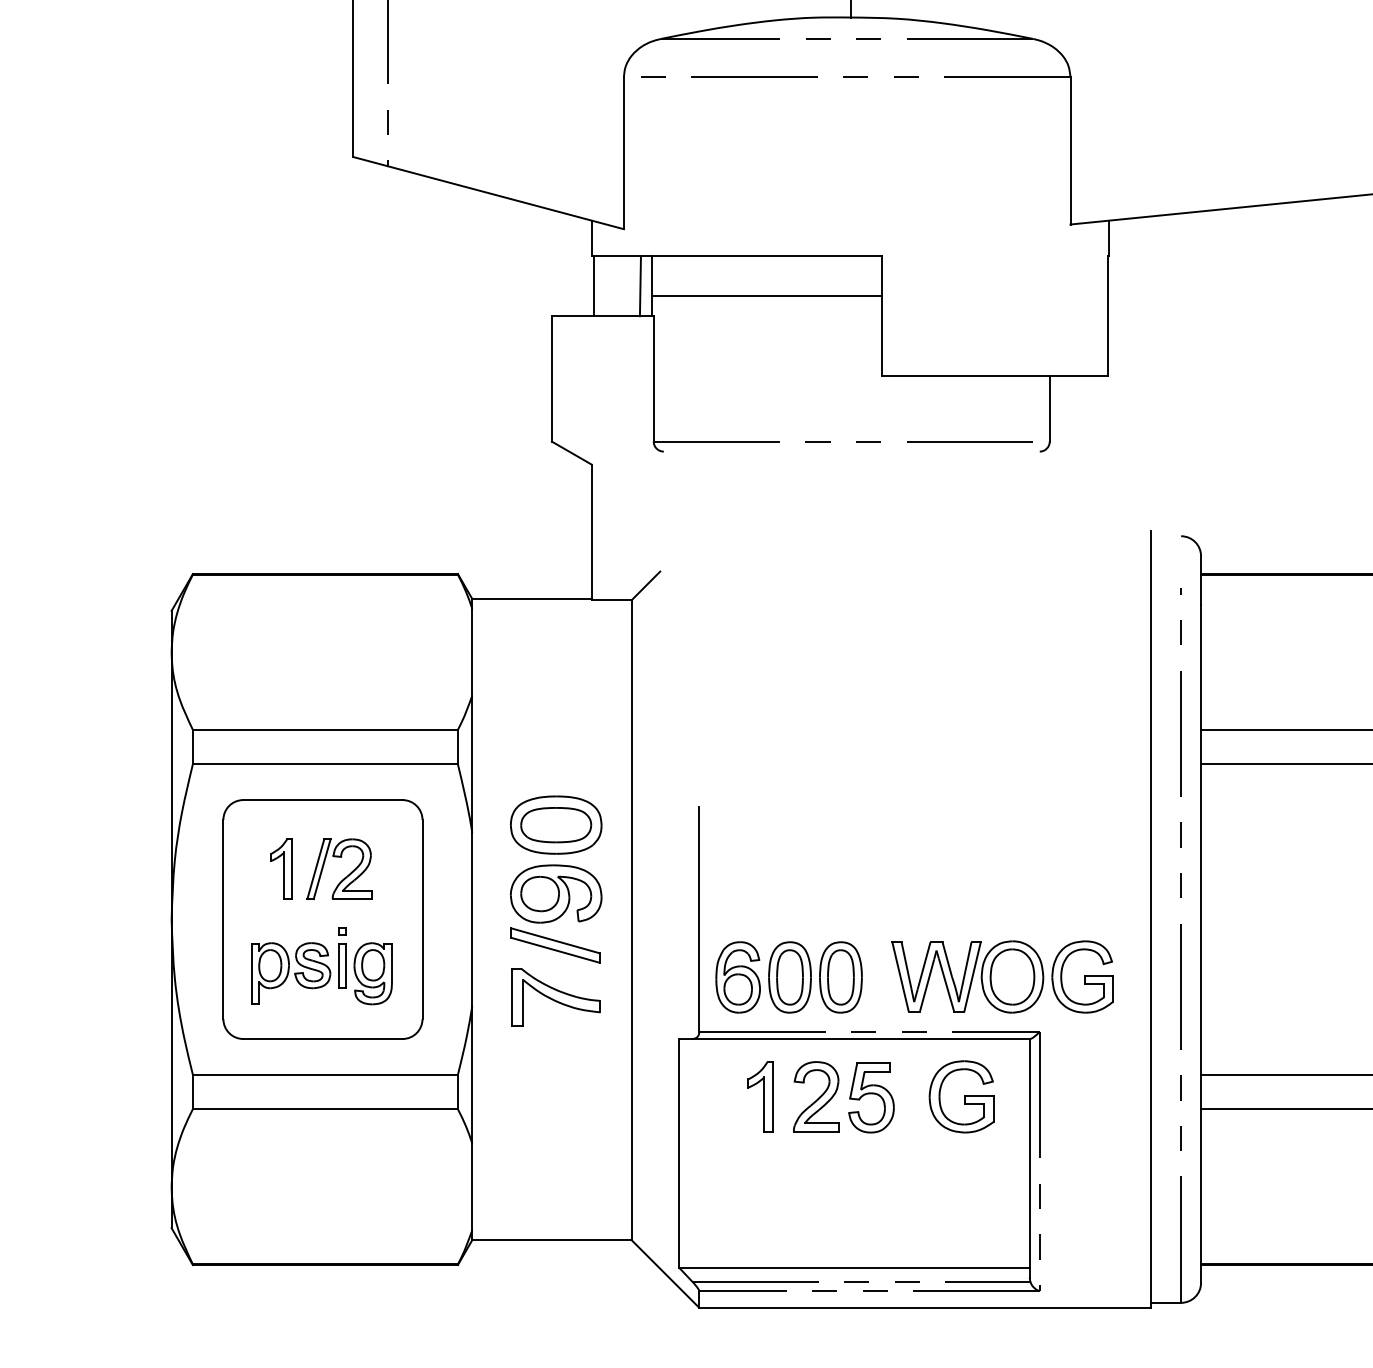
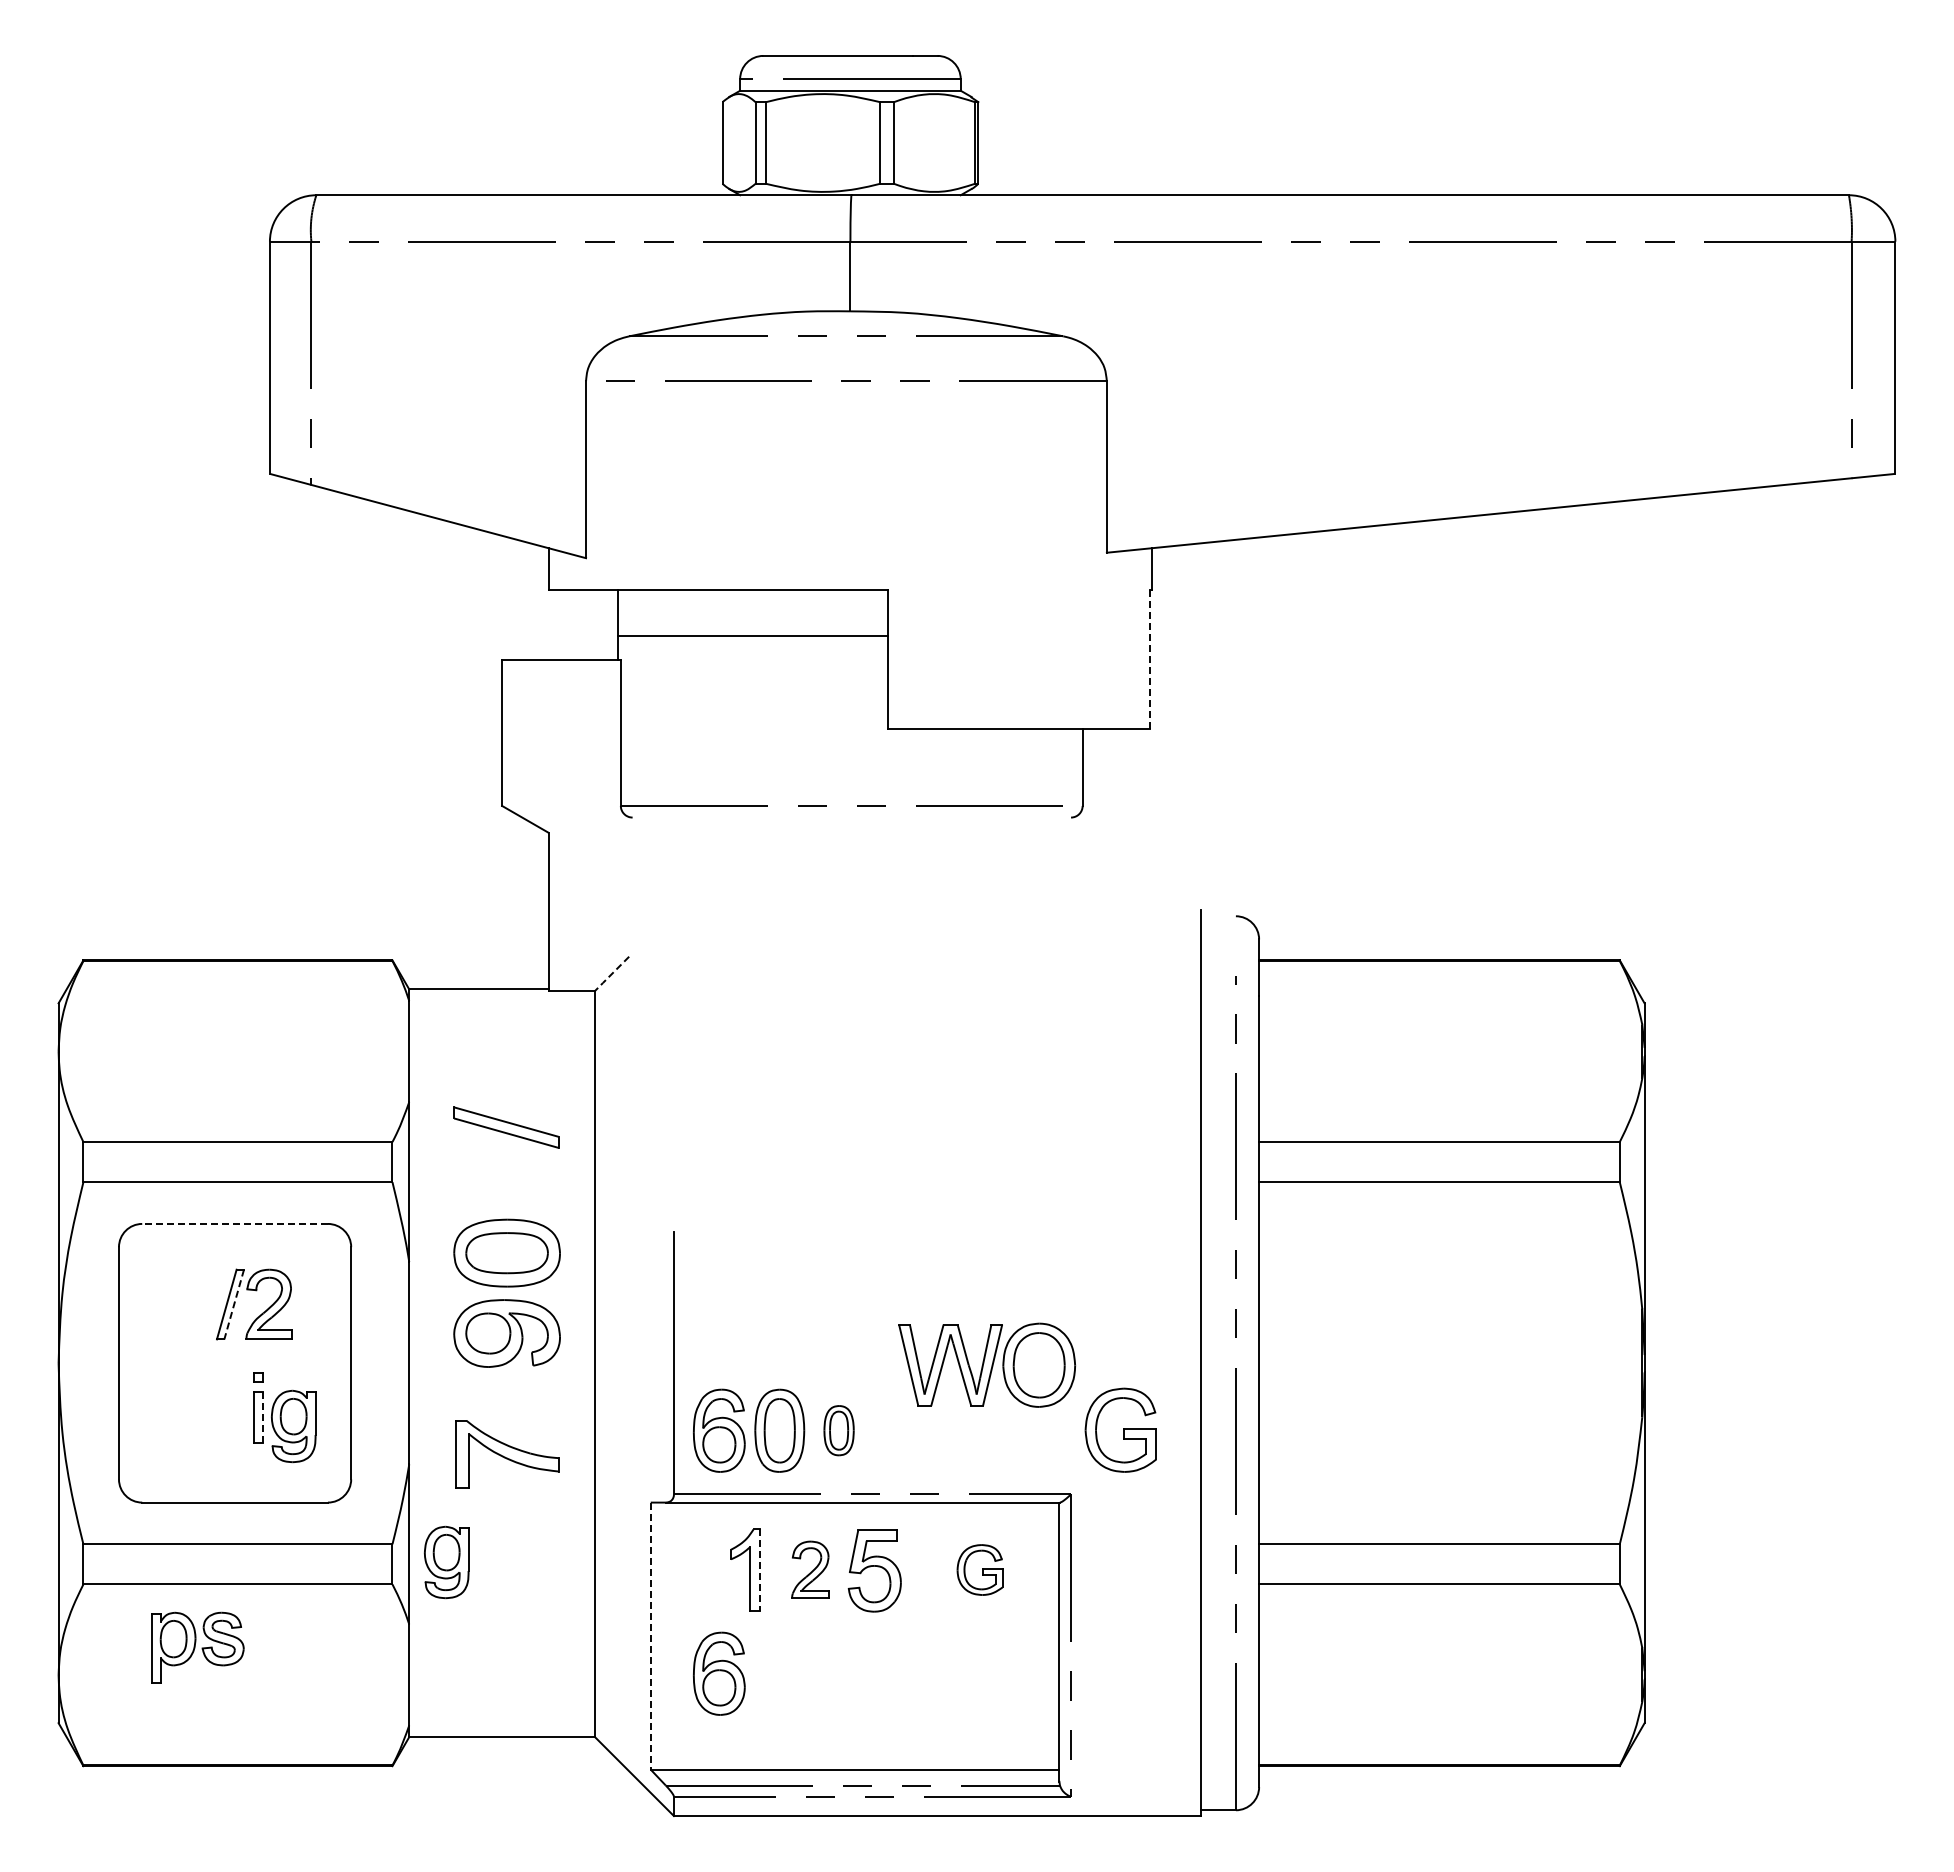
line: (593, 286) -> (550, 624), removed
line: (639, 286) -> (604, 624), removed
line: (1107, 316) -> (1150, 659), solid -> dashed
line: (645, 586) -> (611, 974), solid -> dashed
line: (323, 799) -> (235, 1223), solid -> dashed
part: (281, 869) -> (186, 1304), removed
line: (322, 870) -> (234, 1305), solid -> dashed
part: (555, 945) -> (506, 1127), moved
line: (346, 966) -> (262, 1417), solid -> dashed
part: (290, 972) -> (197, 1647), moved
part: (968, 976) -> (987, 1364), moved
part: (840, 977) -> (838, 1430), size x0.6
part: (504, 1090) -> (446, 1562), added
part: (816, 1096) -> (810, 1569), size x0.7
part: (961, 1096) -> (979, 1569), size x0.6
line: (773, 1097) -> (760, 1570), solid -> dashed
line: (679, 1153) -> (650, 1636), solid -> dashed
part: (738, 1185) -> (719, 1673), added

